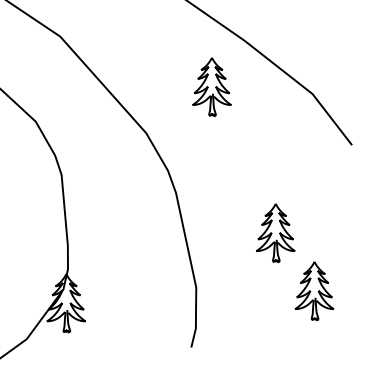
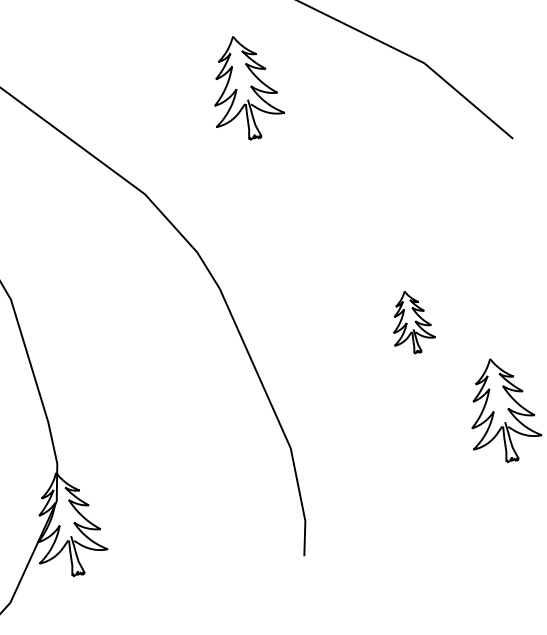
part: (275, 232) -> (410, 321), size x0.6

